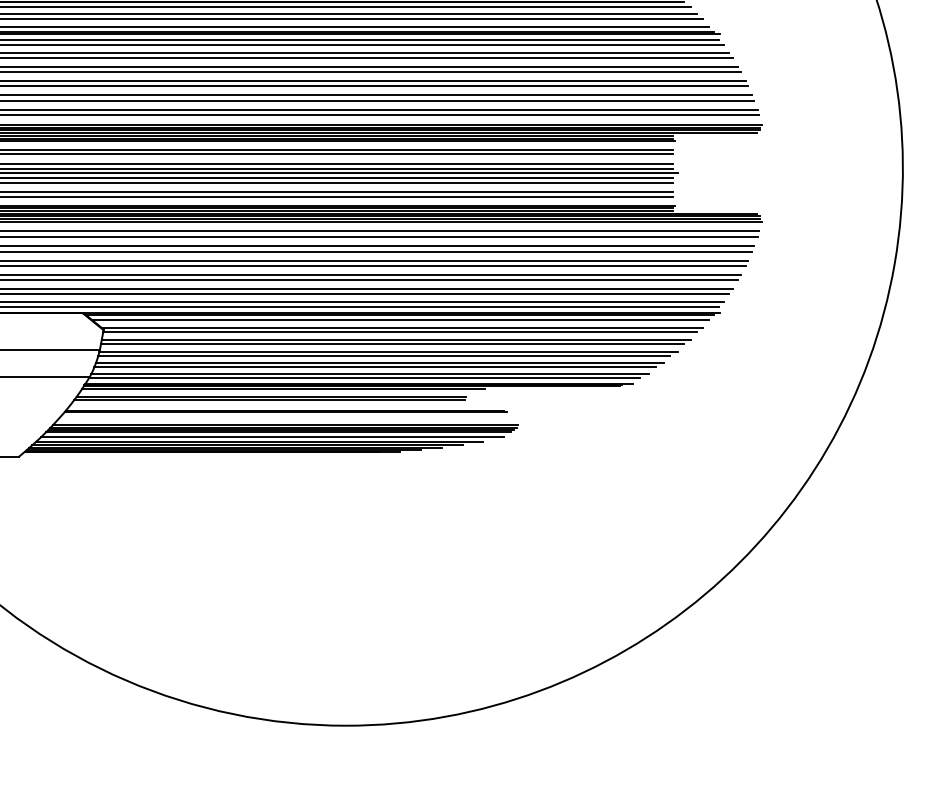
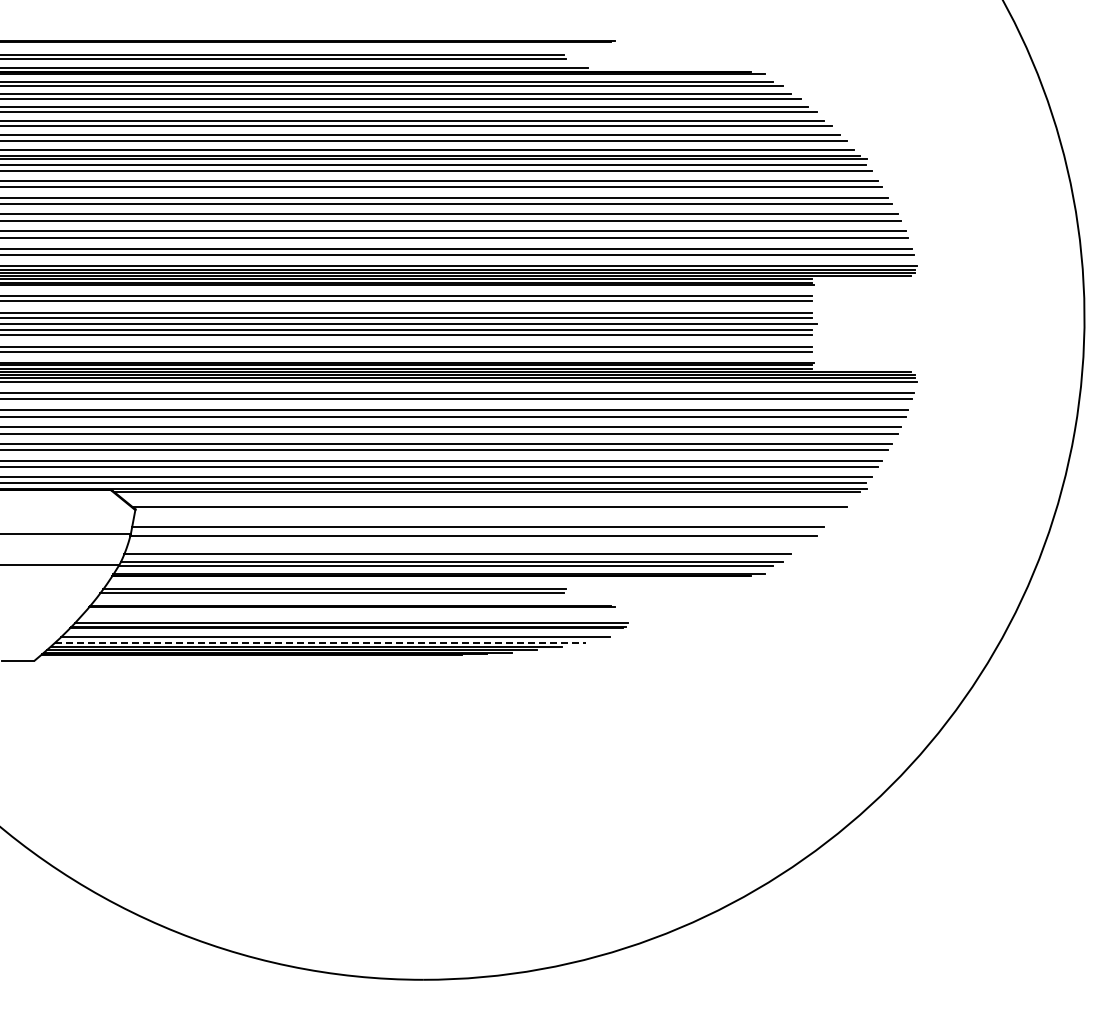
line: (400, 319) -> (487, 497), removed
line: (399, 332) -> (486, 512), removed
line: (395, 340) -> (482, 522), removed
line: (384, 355) -> (468, 540), removed
line: (379, 363) -> (463, 549), removed
line: (283, 389) -> (348, 580), removed
line: (278, 432) -> (342, 631), removed
line: (259, 441) -> (320, 642), solid -> dashed

